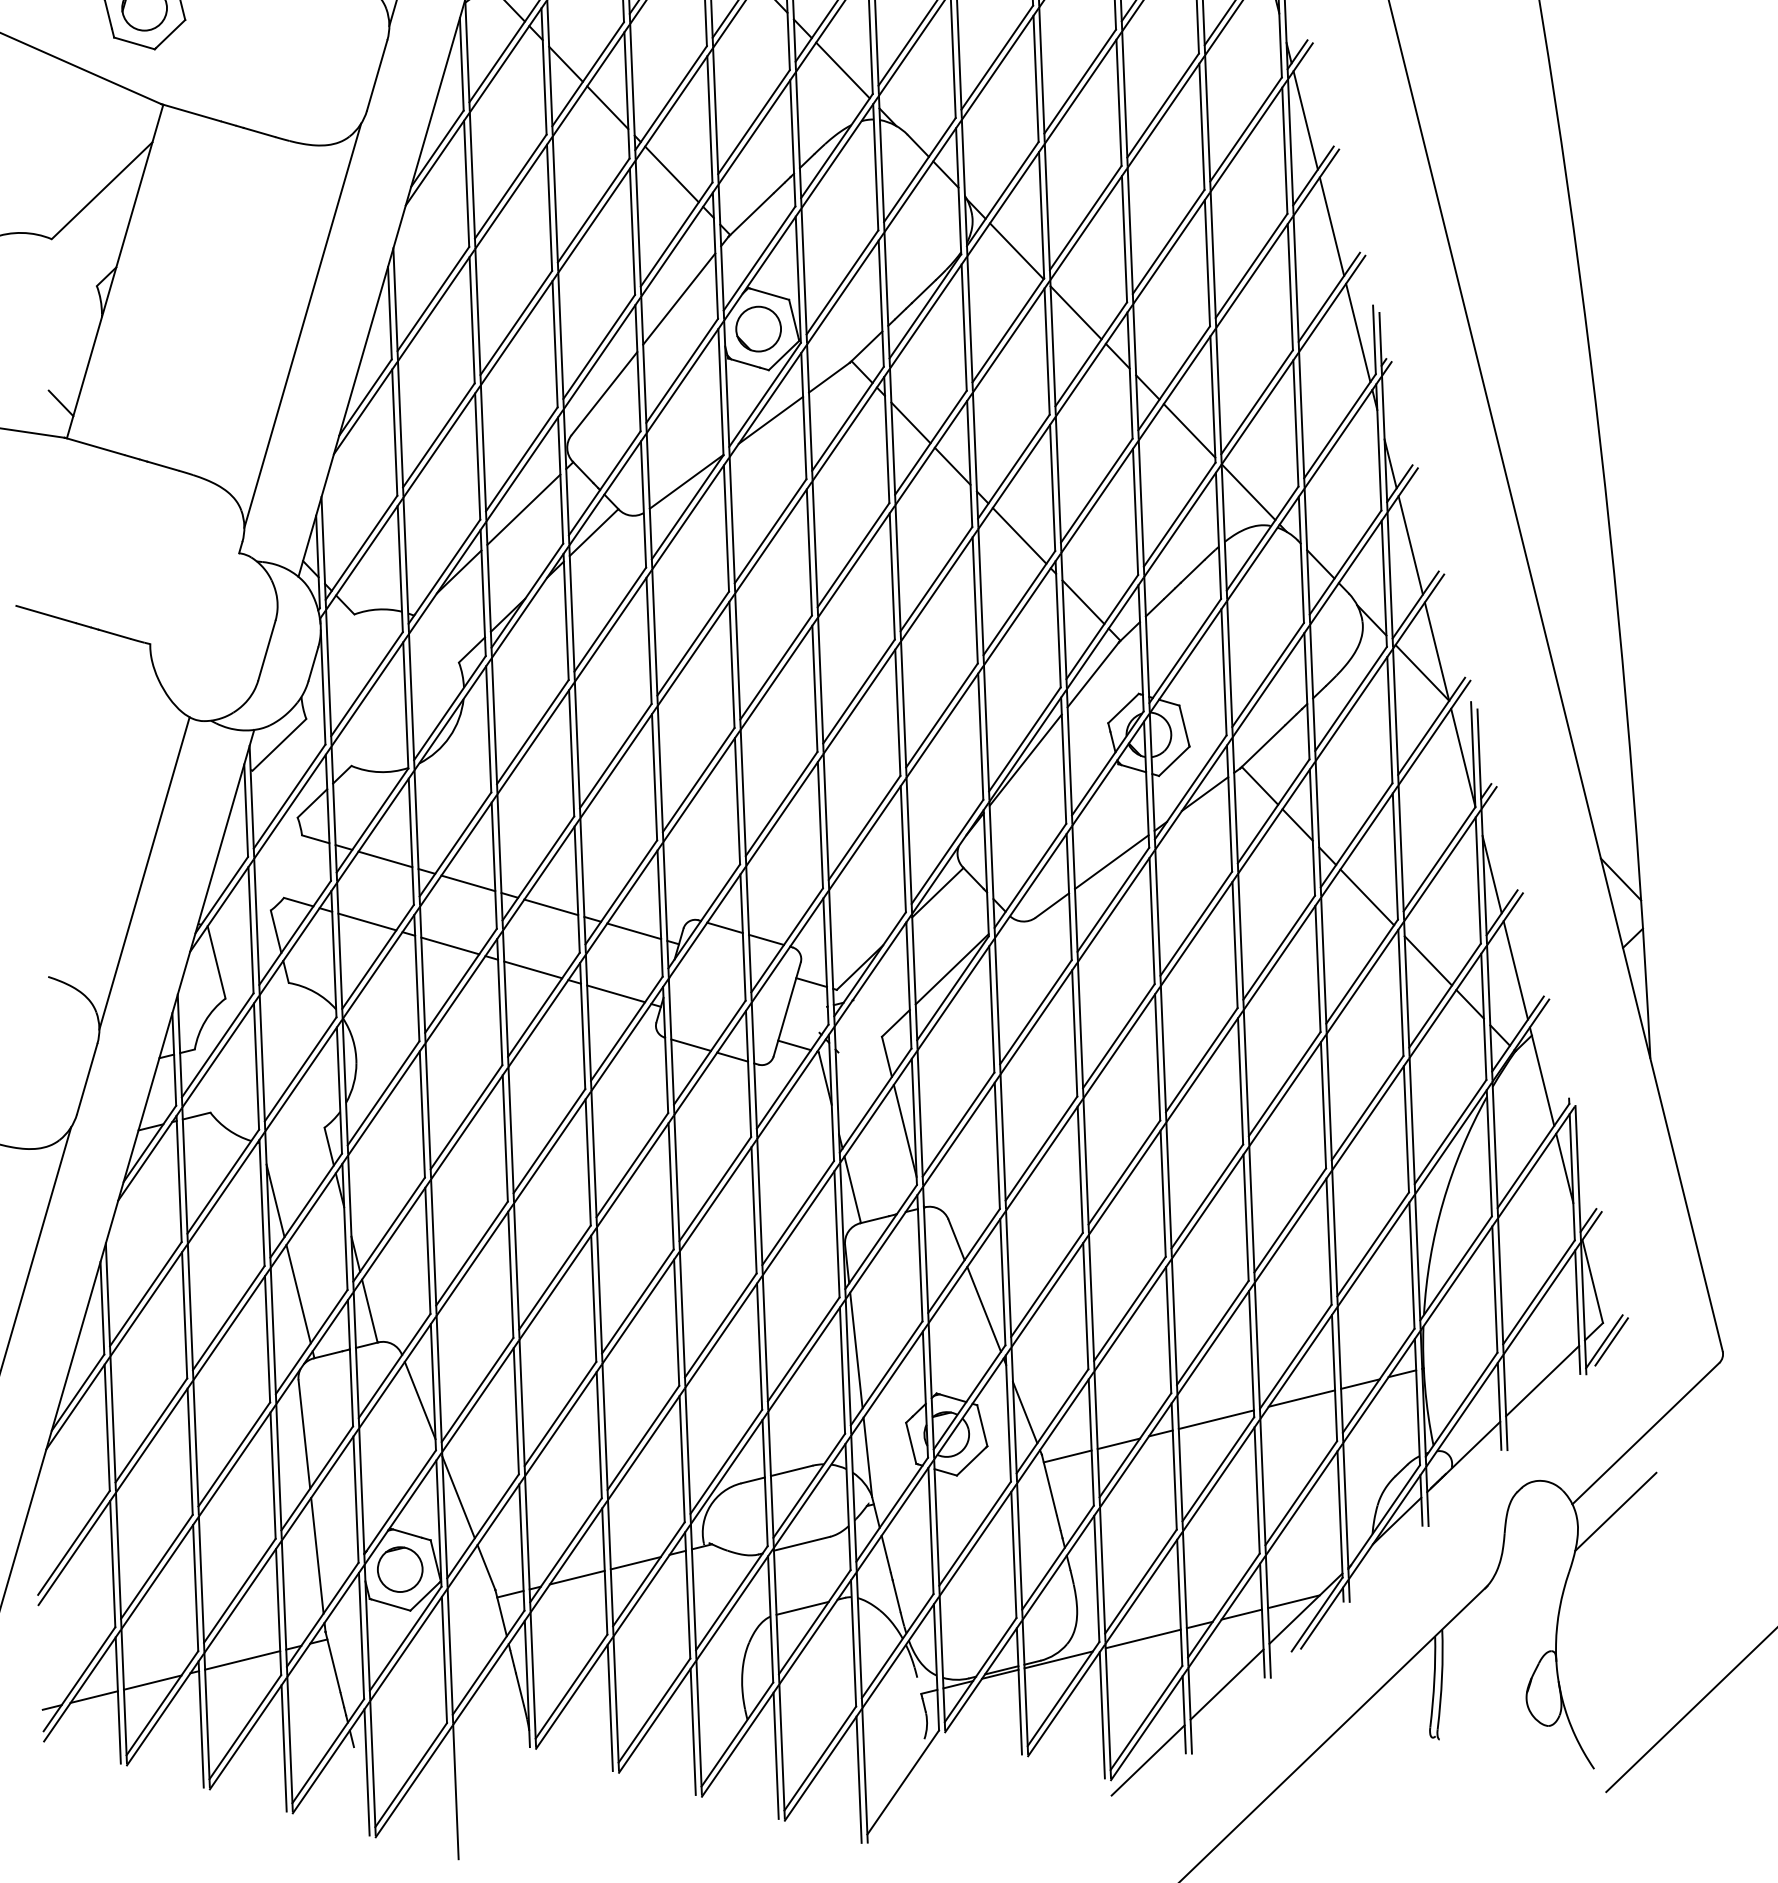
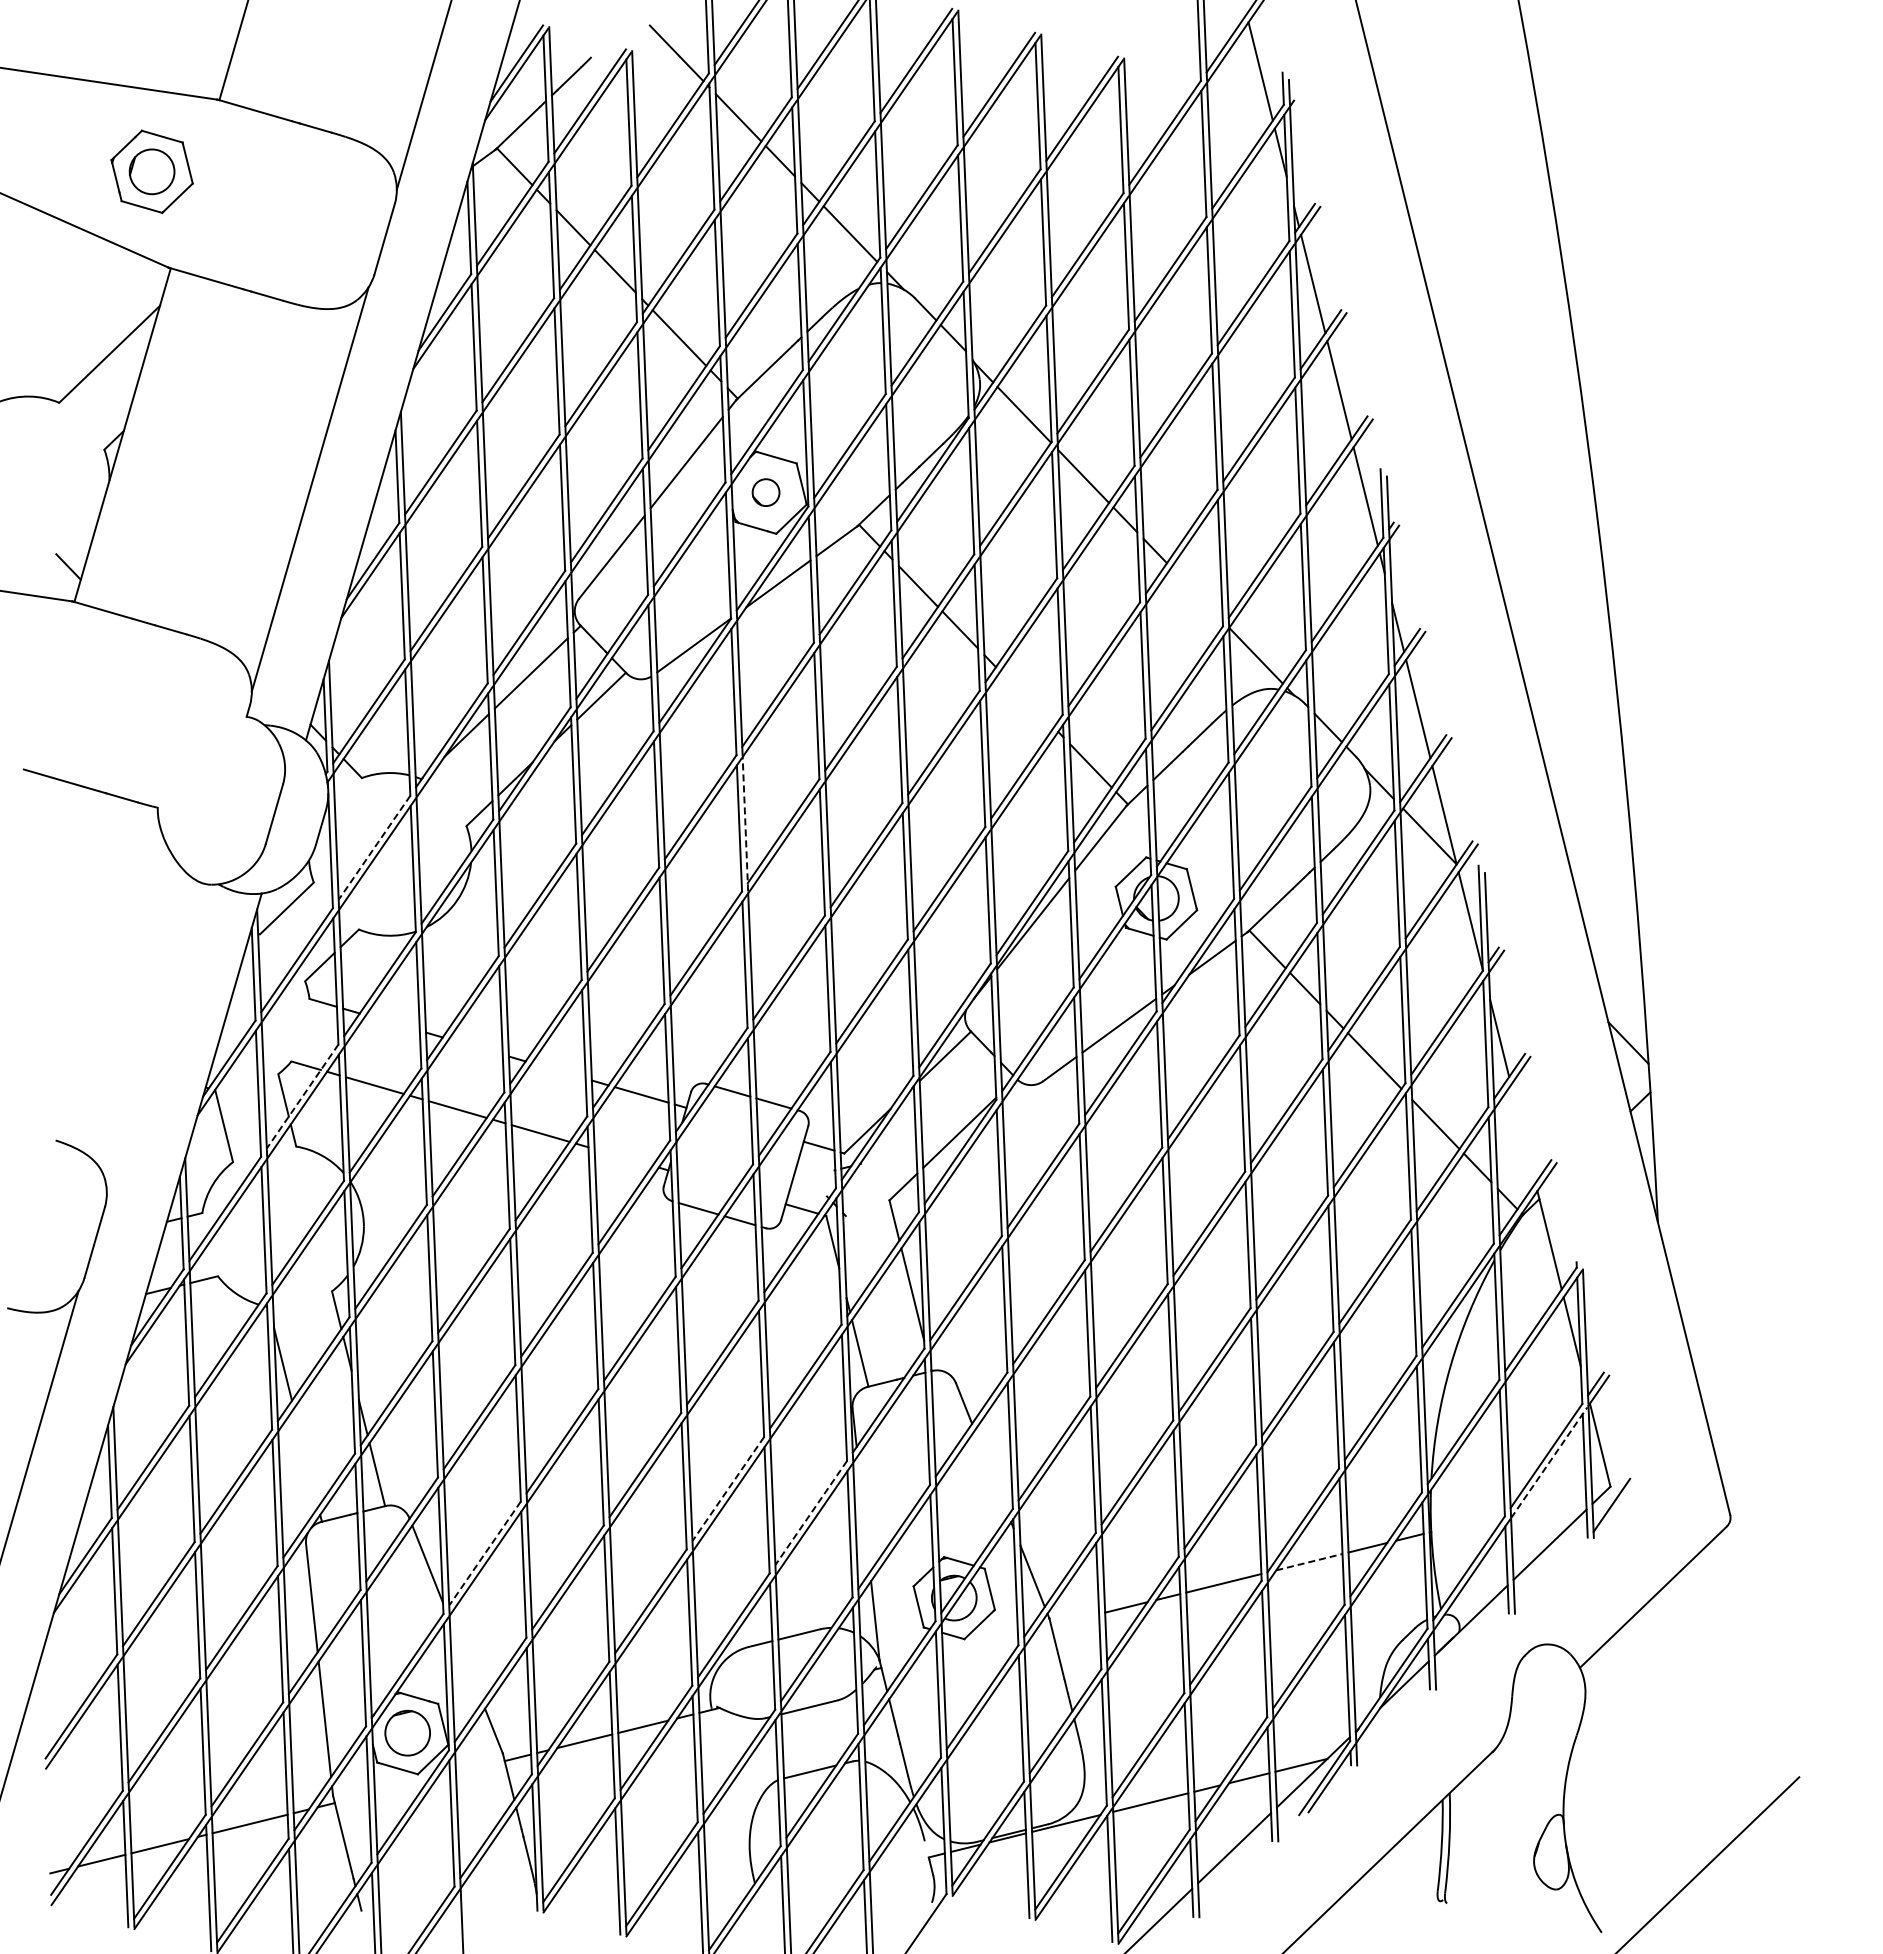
part: (758, 328) -> (765, 492), size x0.6
line: (1189, 430) -> (1196, 594), removed
line: (1019, 535) -> (1026, 699), removed
line: (738, 659) -> (745, 823), solid -> dashed
line: (367, 684) -> (374, 848), solid -> dashed
line: (385, 858) -> (392, 1022), removed
line: (144, 872) -> (151, 1036), removed
line: (468, 882) -> (475, 1046), removed
line: (551, 906) -> (558, 1070), removed
line: (295, 932) -> (302, 1096), solid -> dashed
line: (1516, 969) -> (1523, 1133), removed
line: (616, 993) -> (623, 1157), removed
line: (298, 1293) -> (305, 1457), removed
line: (1542, 1298) -> (1549, 1462), solid -> dashed
line: (984, 1308) -> (991, 1472), removed
line: (721, 1325) -> (728, 1489), solid -> dashed
line: (1611, 1341) -> (1618, 1505), removed
line: (803, 1349) -> (810, 1513), solid -> dashed
line: (856, 1349) -> (863, 1513), removed
line: (477, 1389) -> (484, 1553), solid -> dashed
line: (1302, 1398) -> (1309, 1562), solid -> dashed
line: (1068, 1455) -> (1075, 1619), removed
line: (458, 1496) -> (465, 1660), removed
line: (1615, 1511) -> (1622, 1675), removed

